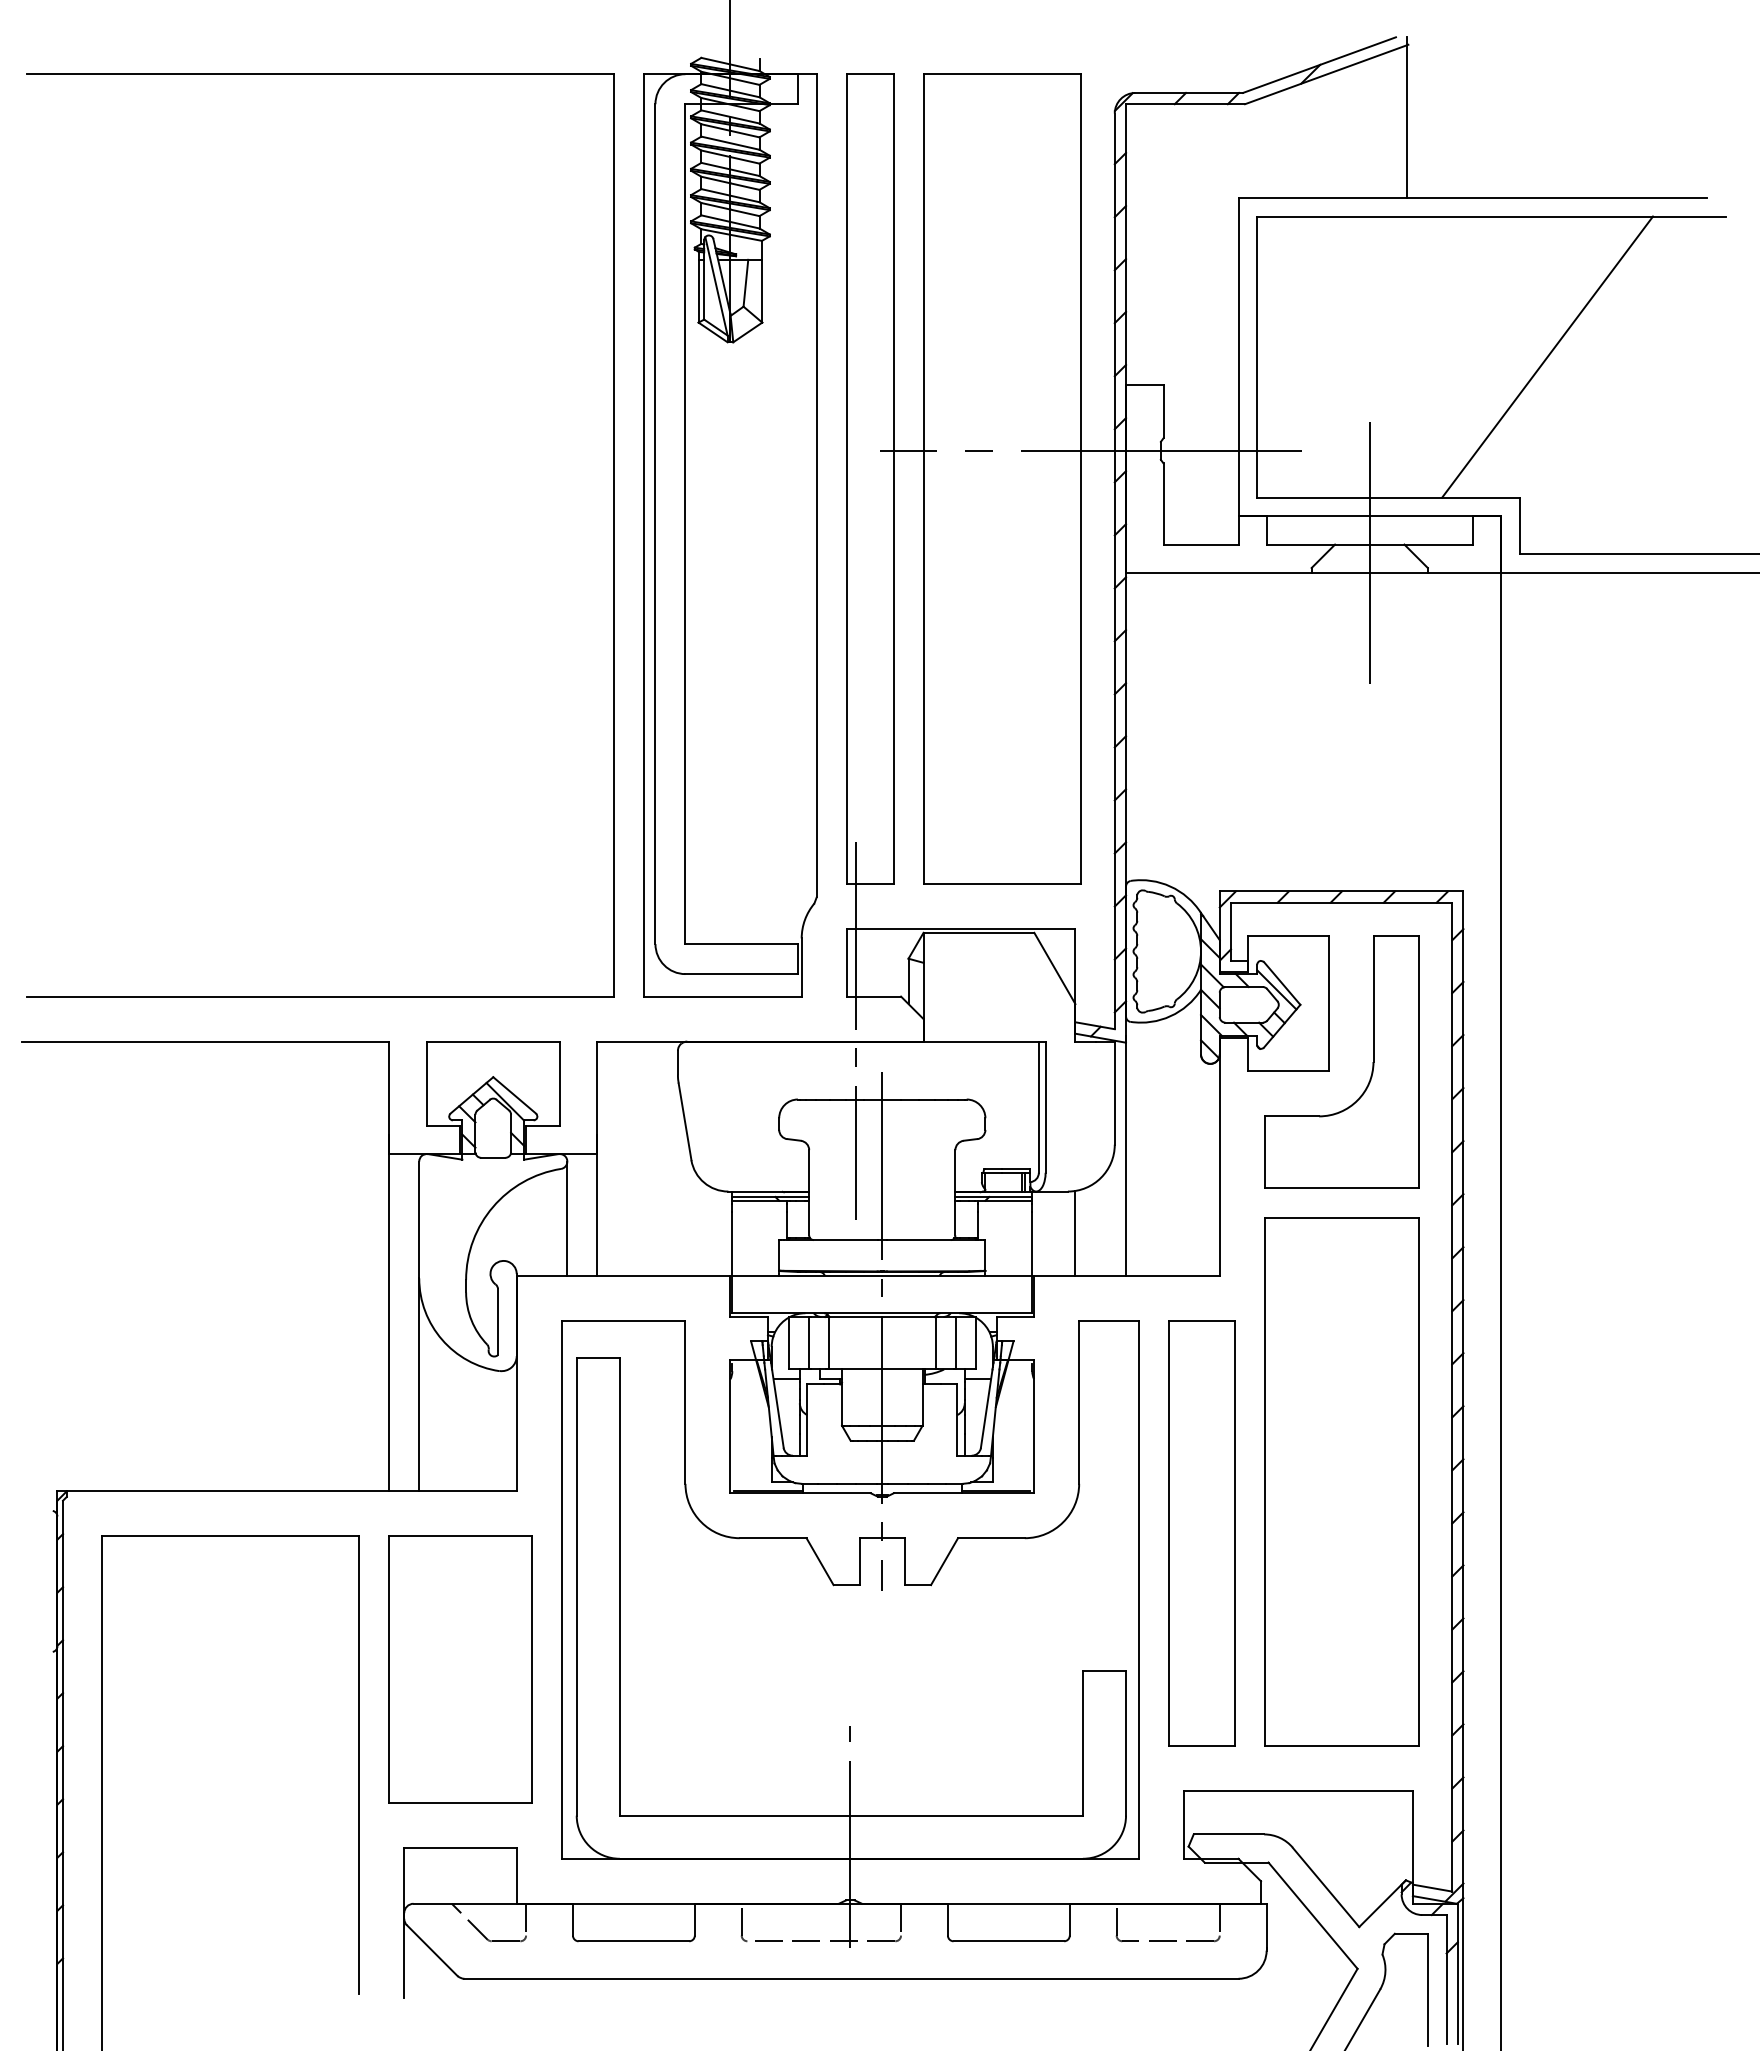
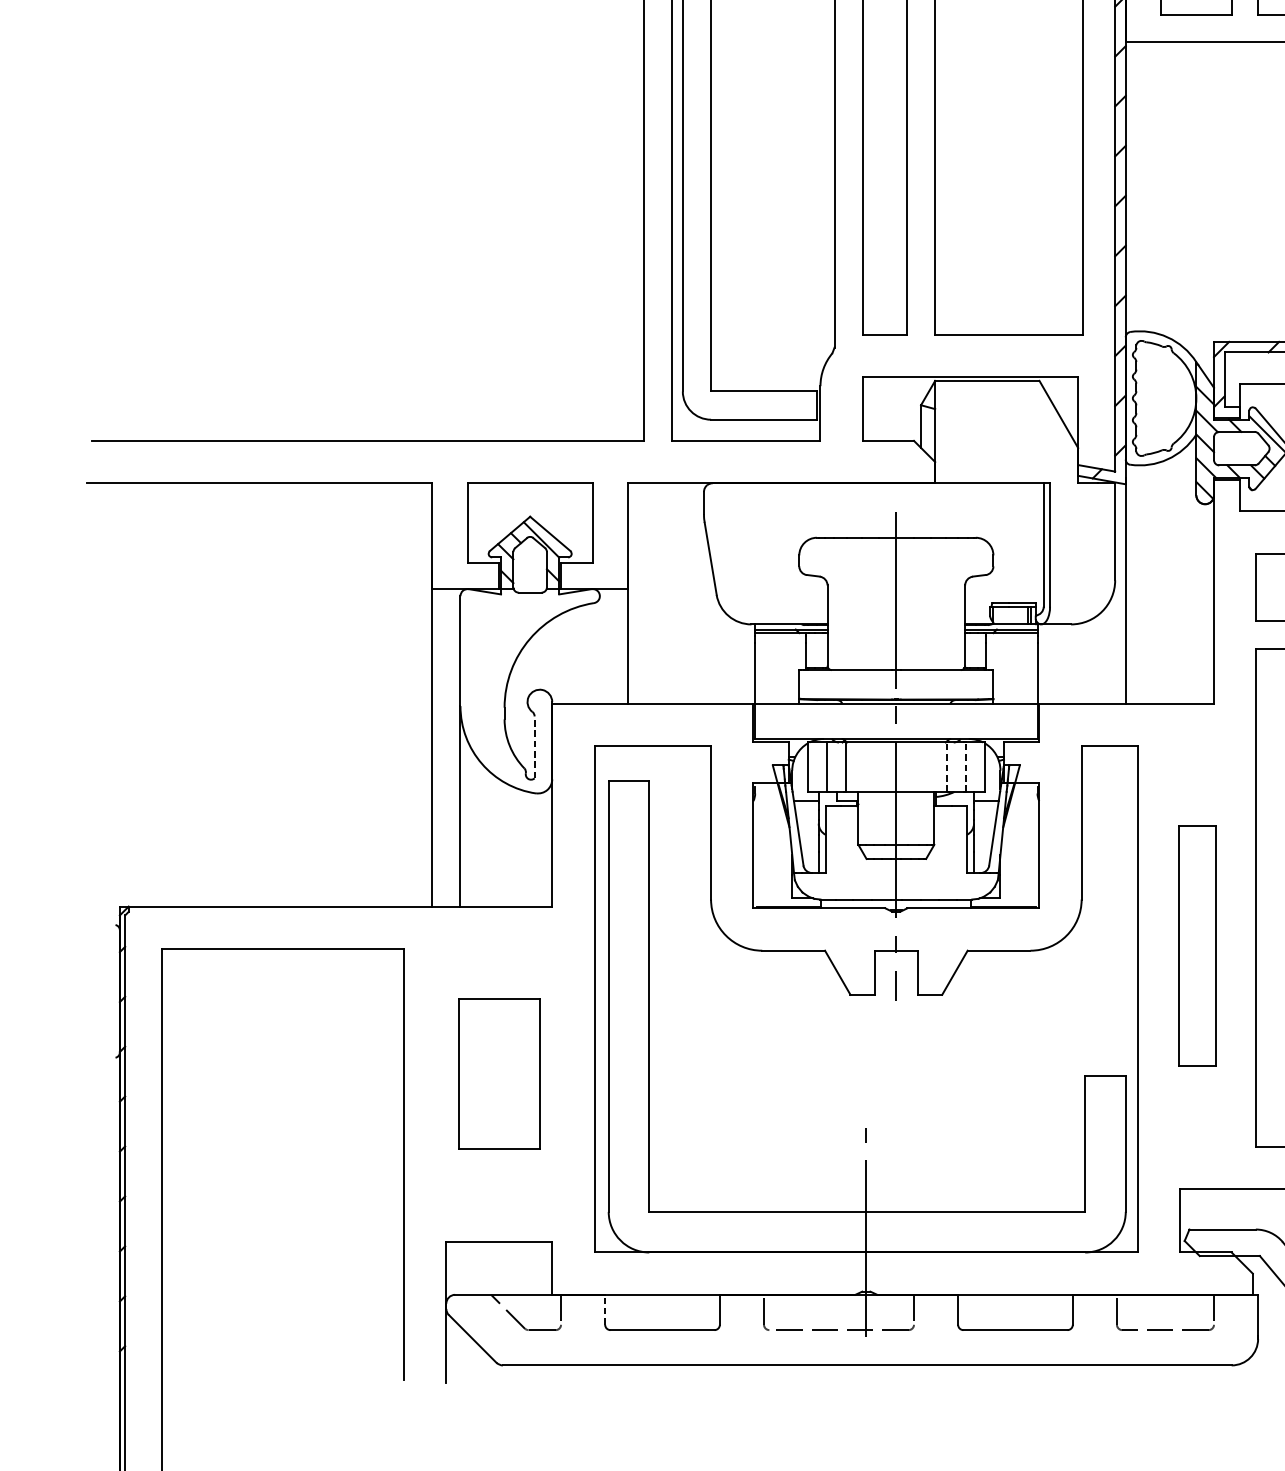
line: (856, 1031) -> (872, 473), removed
line: (567, 1218) -> (600, 649), removed
line: (1075, 1233) -> (1078, 663), removed
line: (497, 1322) -> (534, 747), solid -> dashed
line: (936, 1342) -> (947, 766), solid -> dashed
line: (955, 1342) -> (965, 766), solid -> dashed
part: (1201, 1533) -> (1196, 946), size x0.6
part: (460, 1669) -> (499, 1074), size x0.6
line: (572, 1919) -> (604, 1309), solid -> dashed

